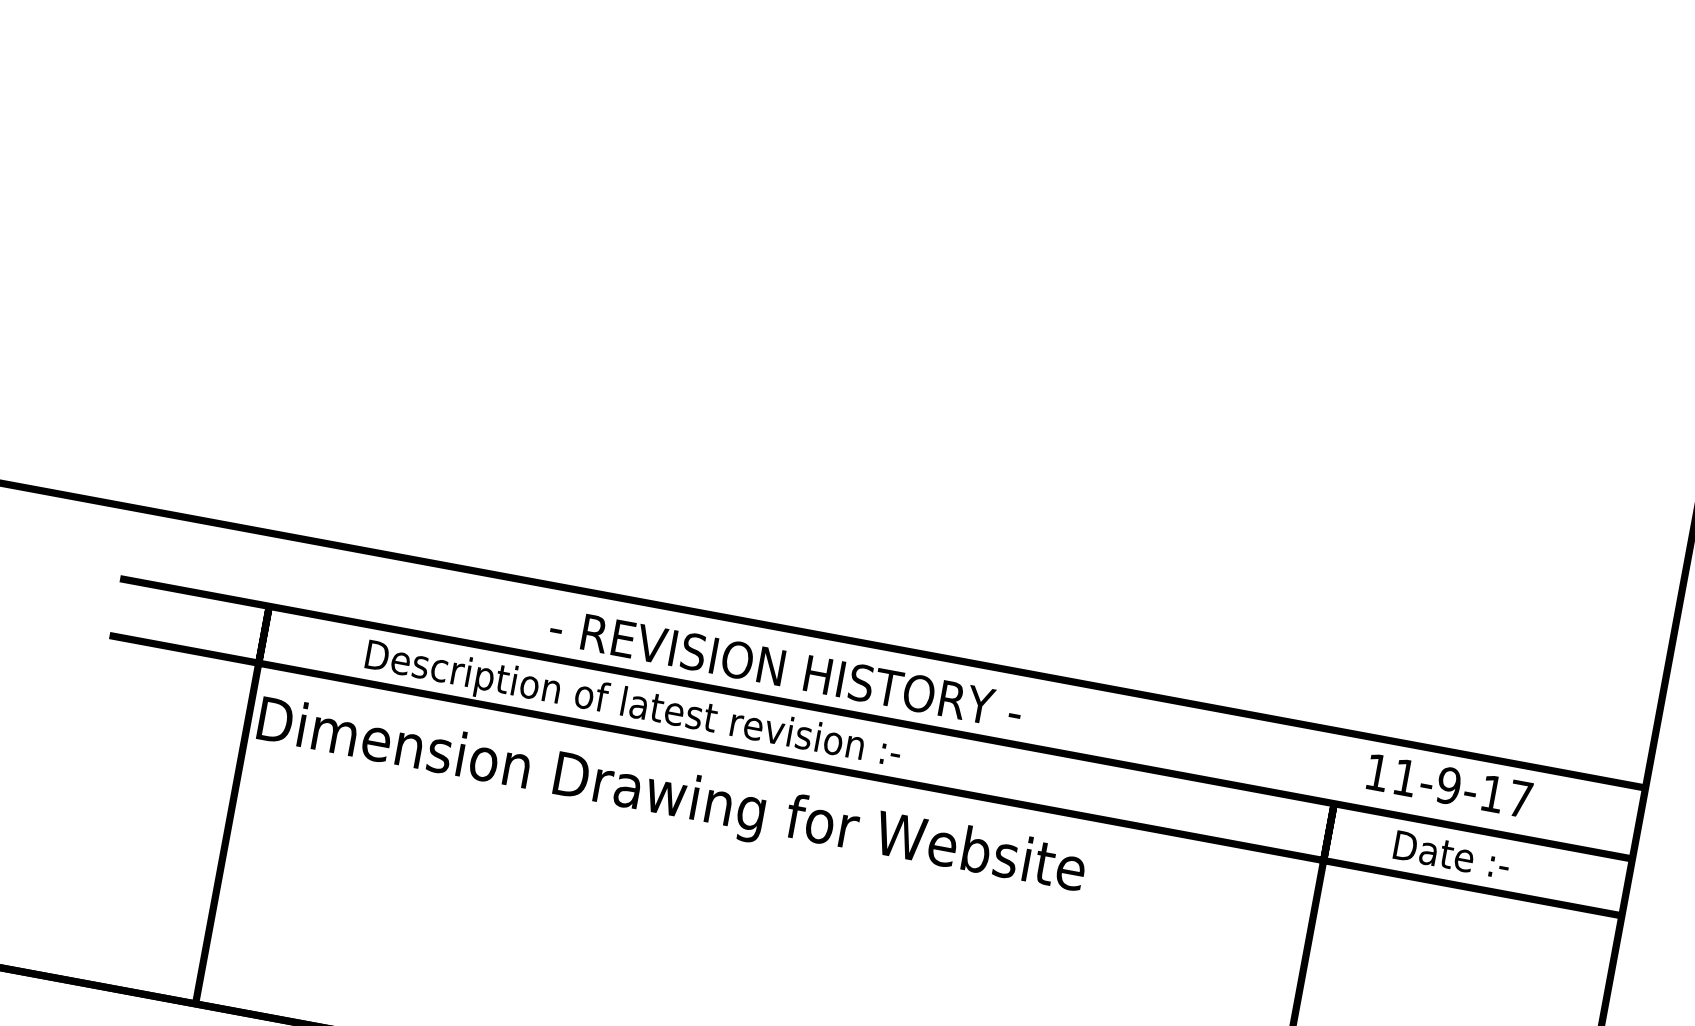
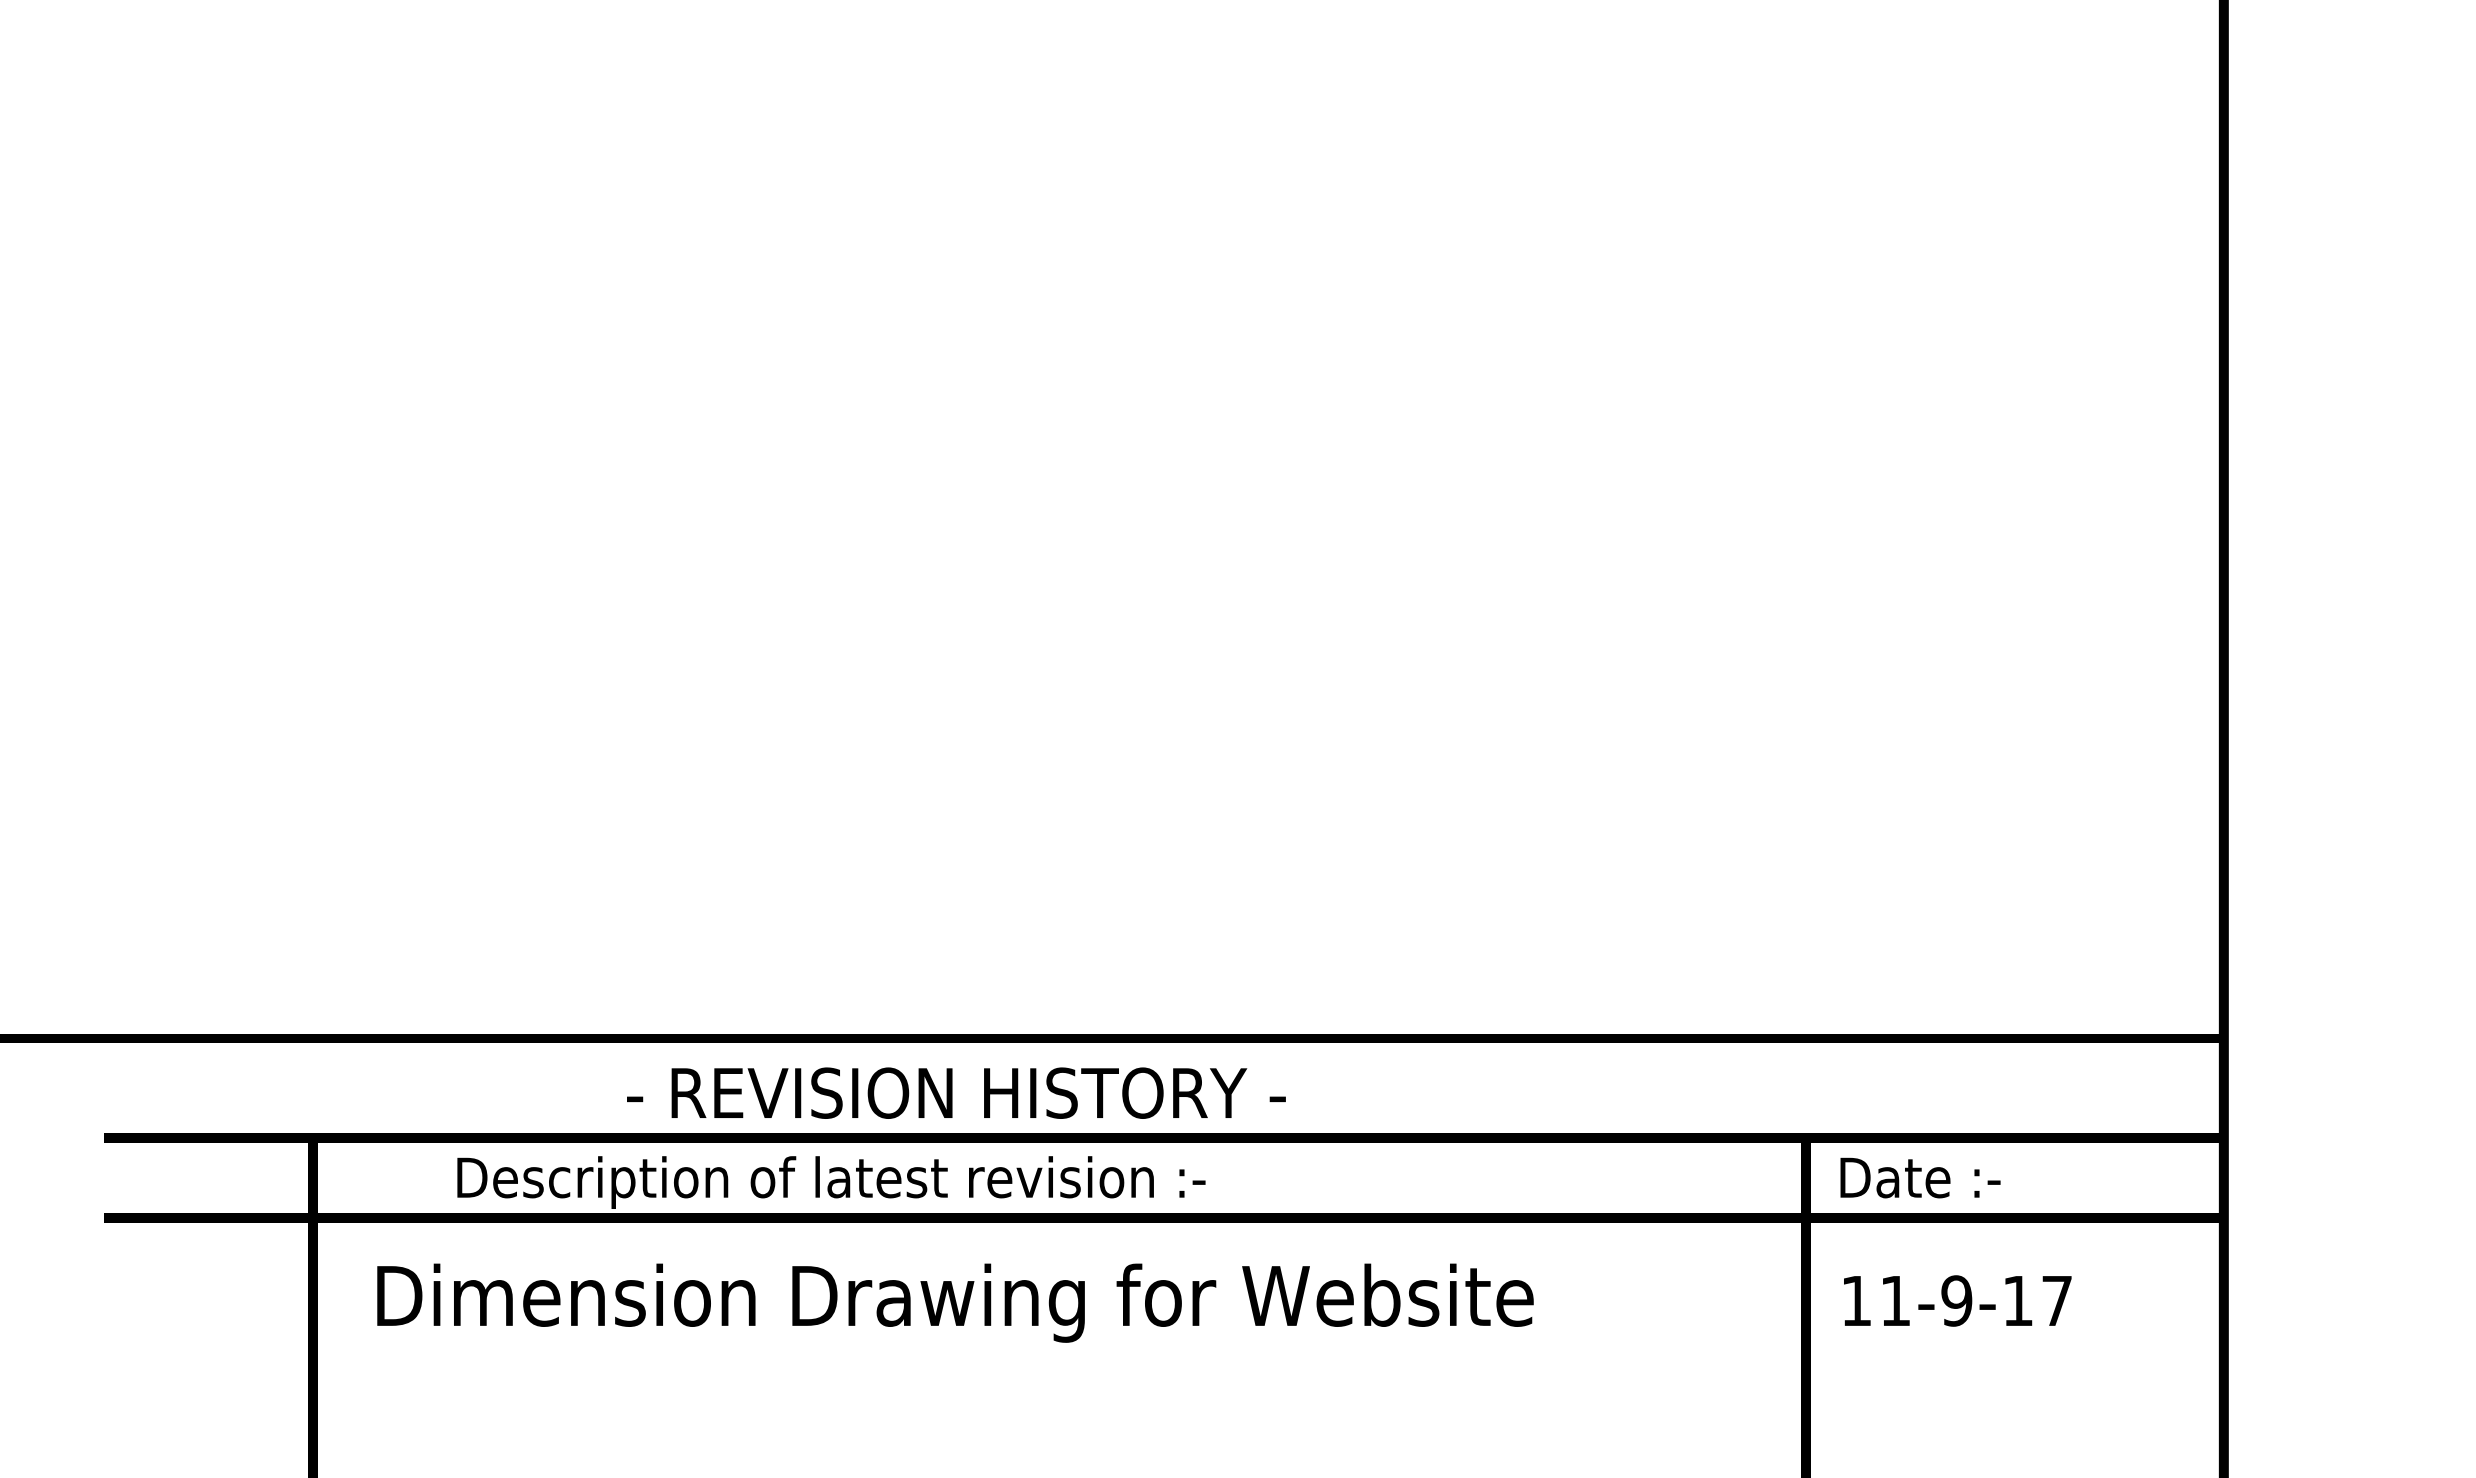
text: (786, 668) -> (956, 1092), moved
text: (1449, 785) -> (1957, 1300), moved
text: (671, 798) -> (955, 1302), moved
text: (1452, 854) -> (1920, 1177), moved

